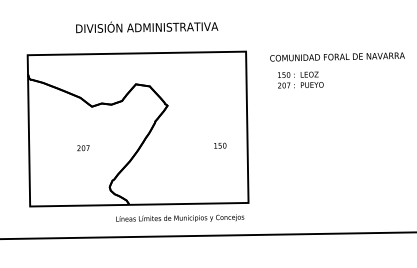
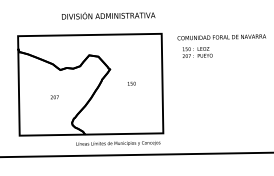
text: (146, 26) -> (108, 15), moved
text: (219, 145) -> (131, 83), moved

